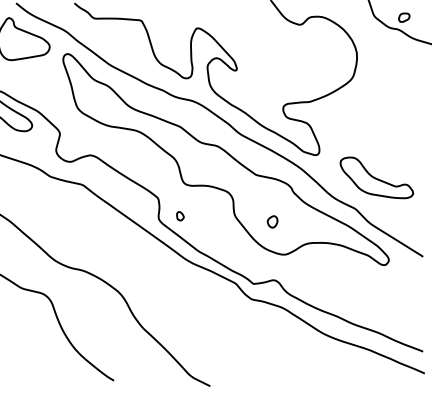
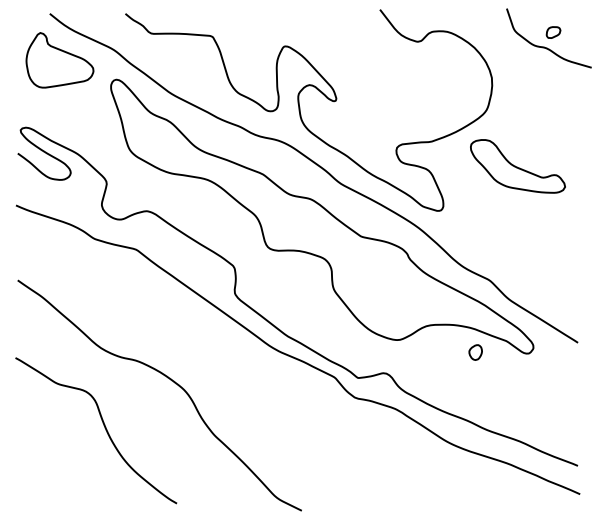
part: (376, 177) -> (517, 166), moved
part: (180, 215) -> (262, 289), removed
part: (272, 221) -> (475, 352), moved

